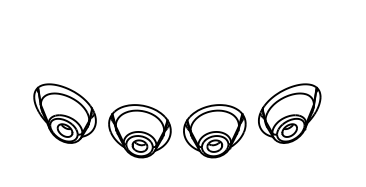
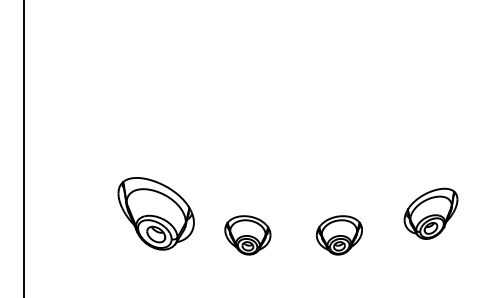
part: (289, 113) -> (430, 213), size x0.7
part: (139, 131) -> (247, 235), size x0.6
part: (214, 131) -> (339, 235), size x0.6

